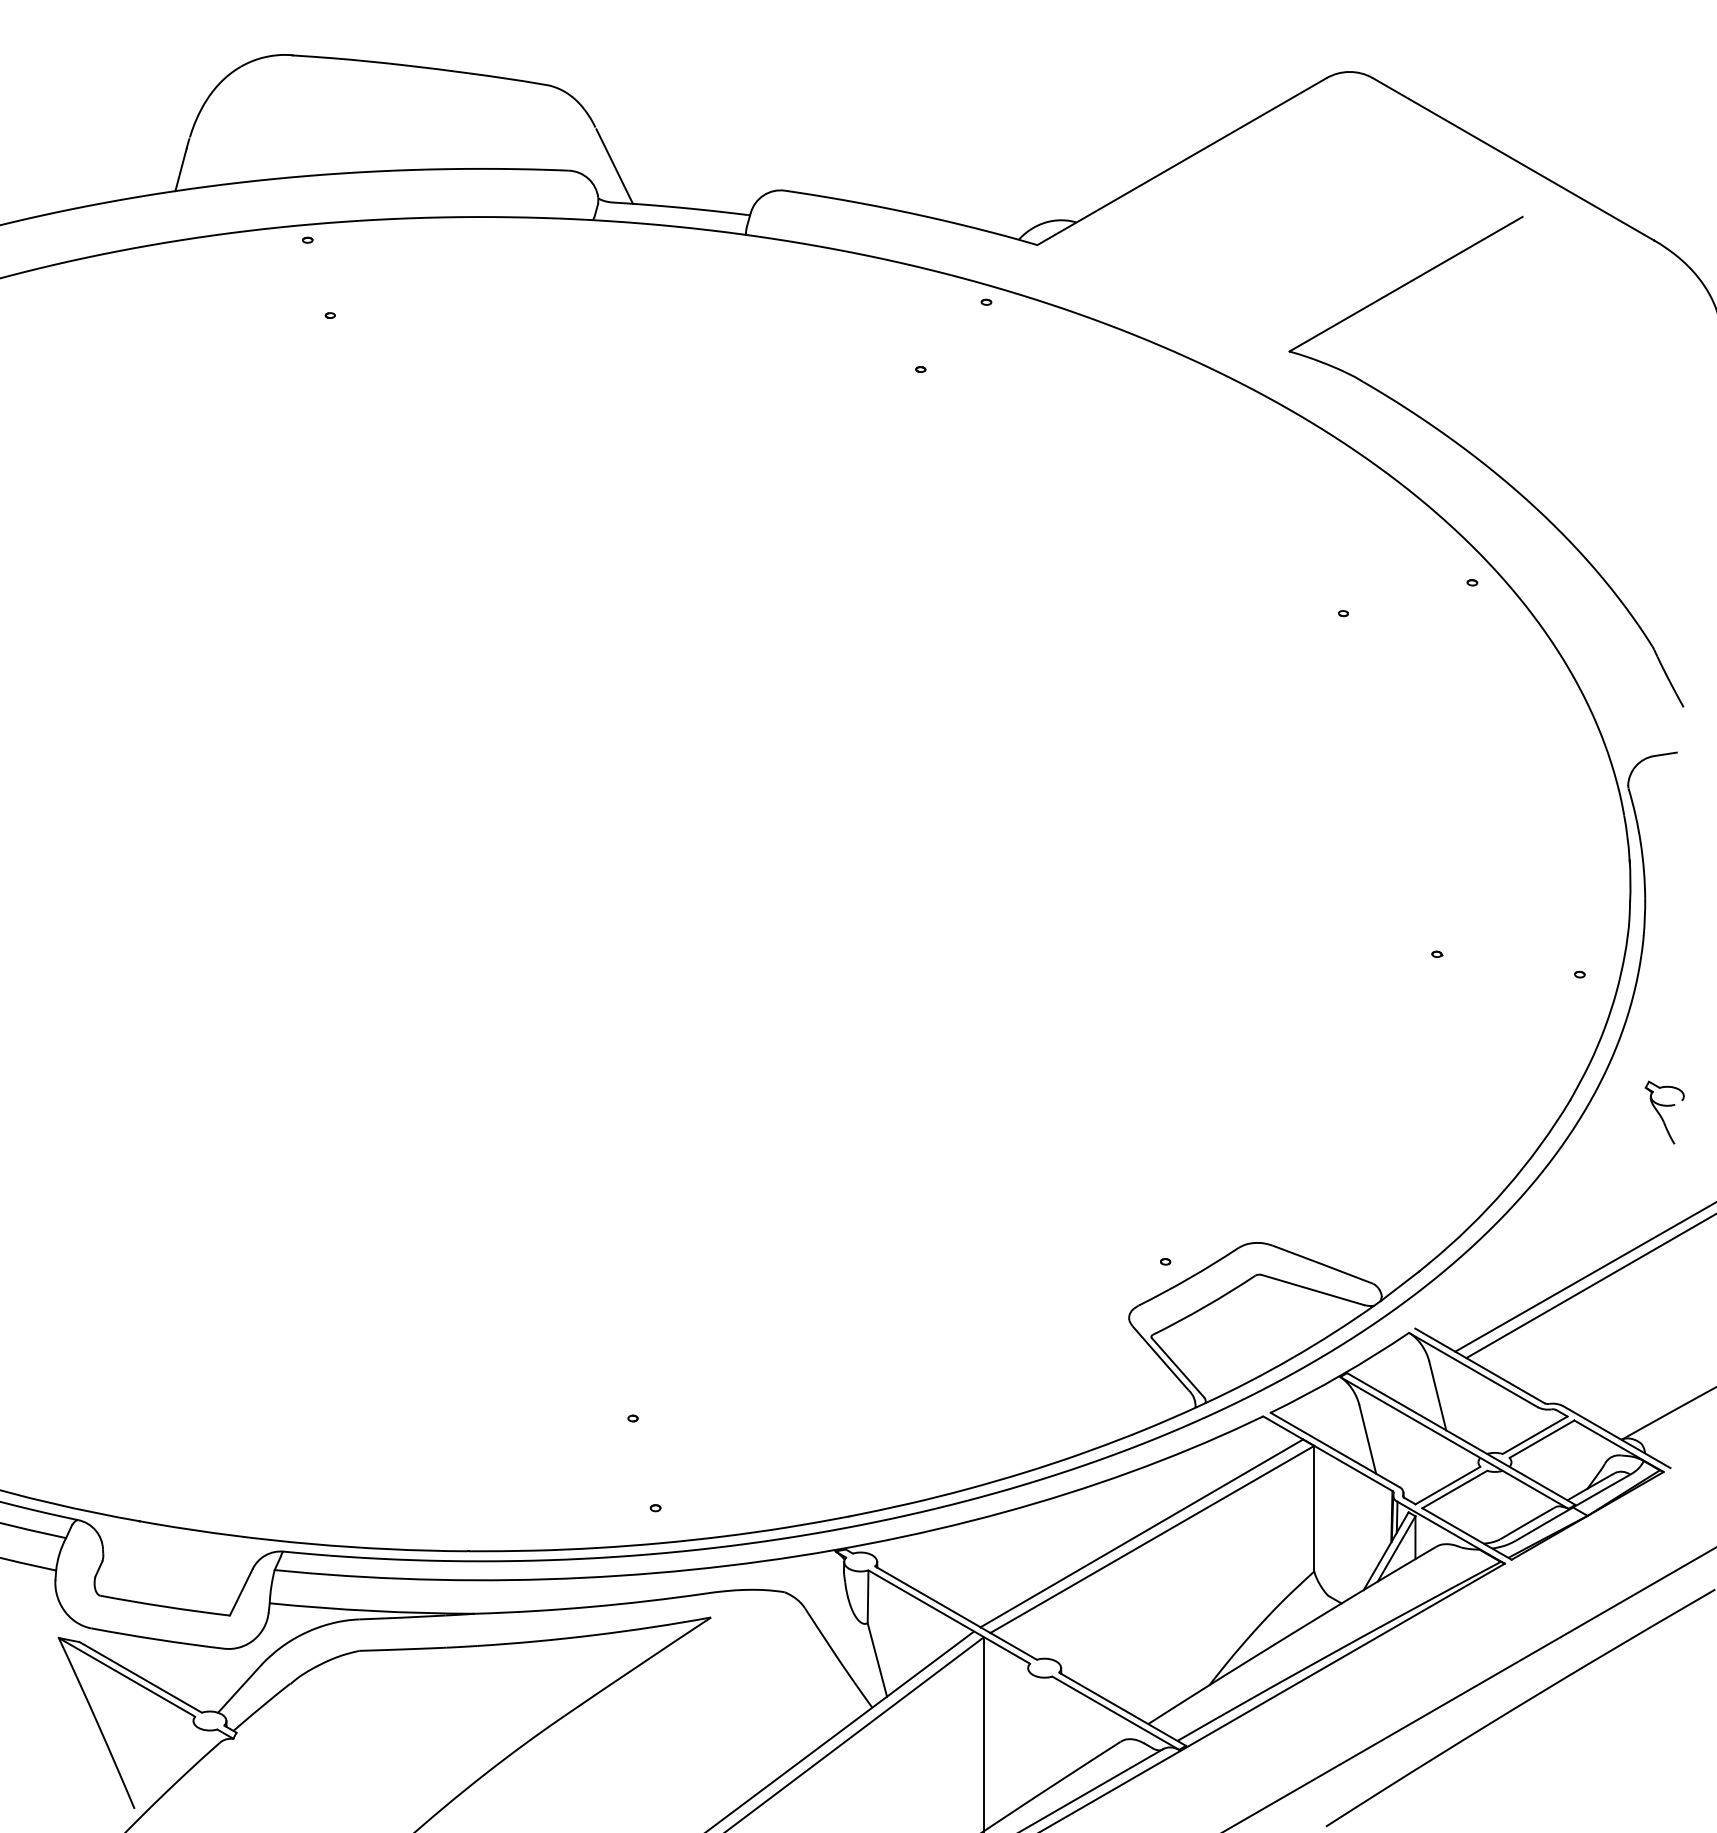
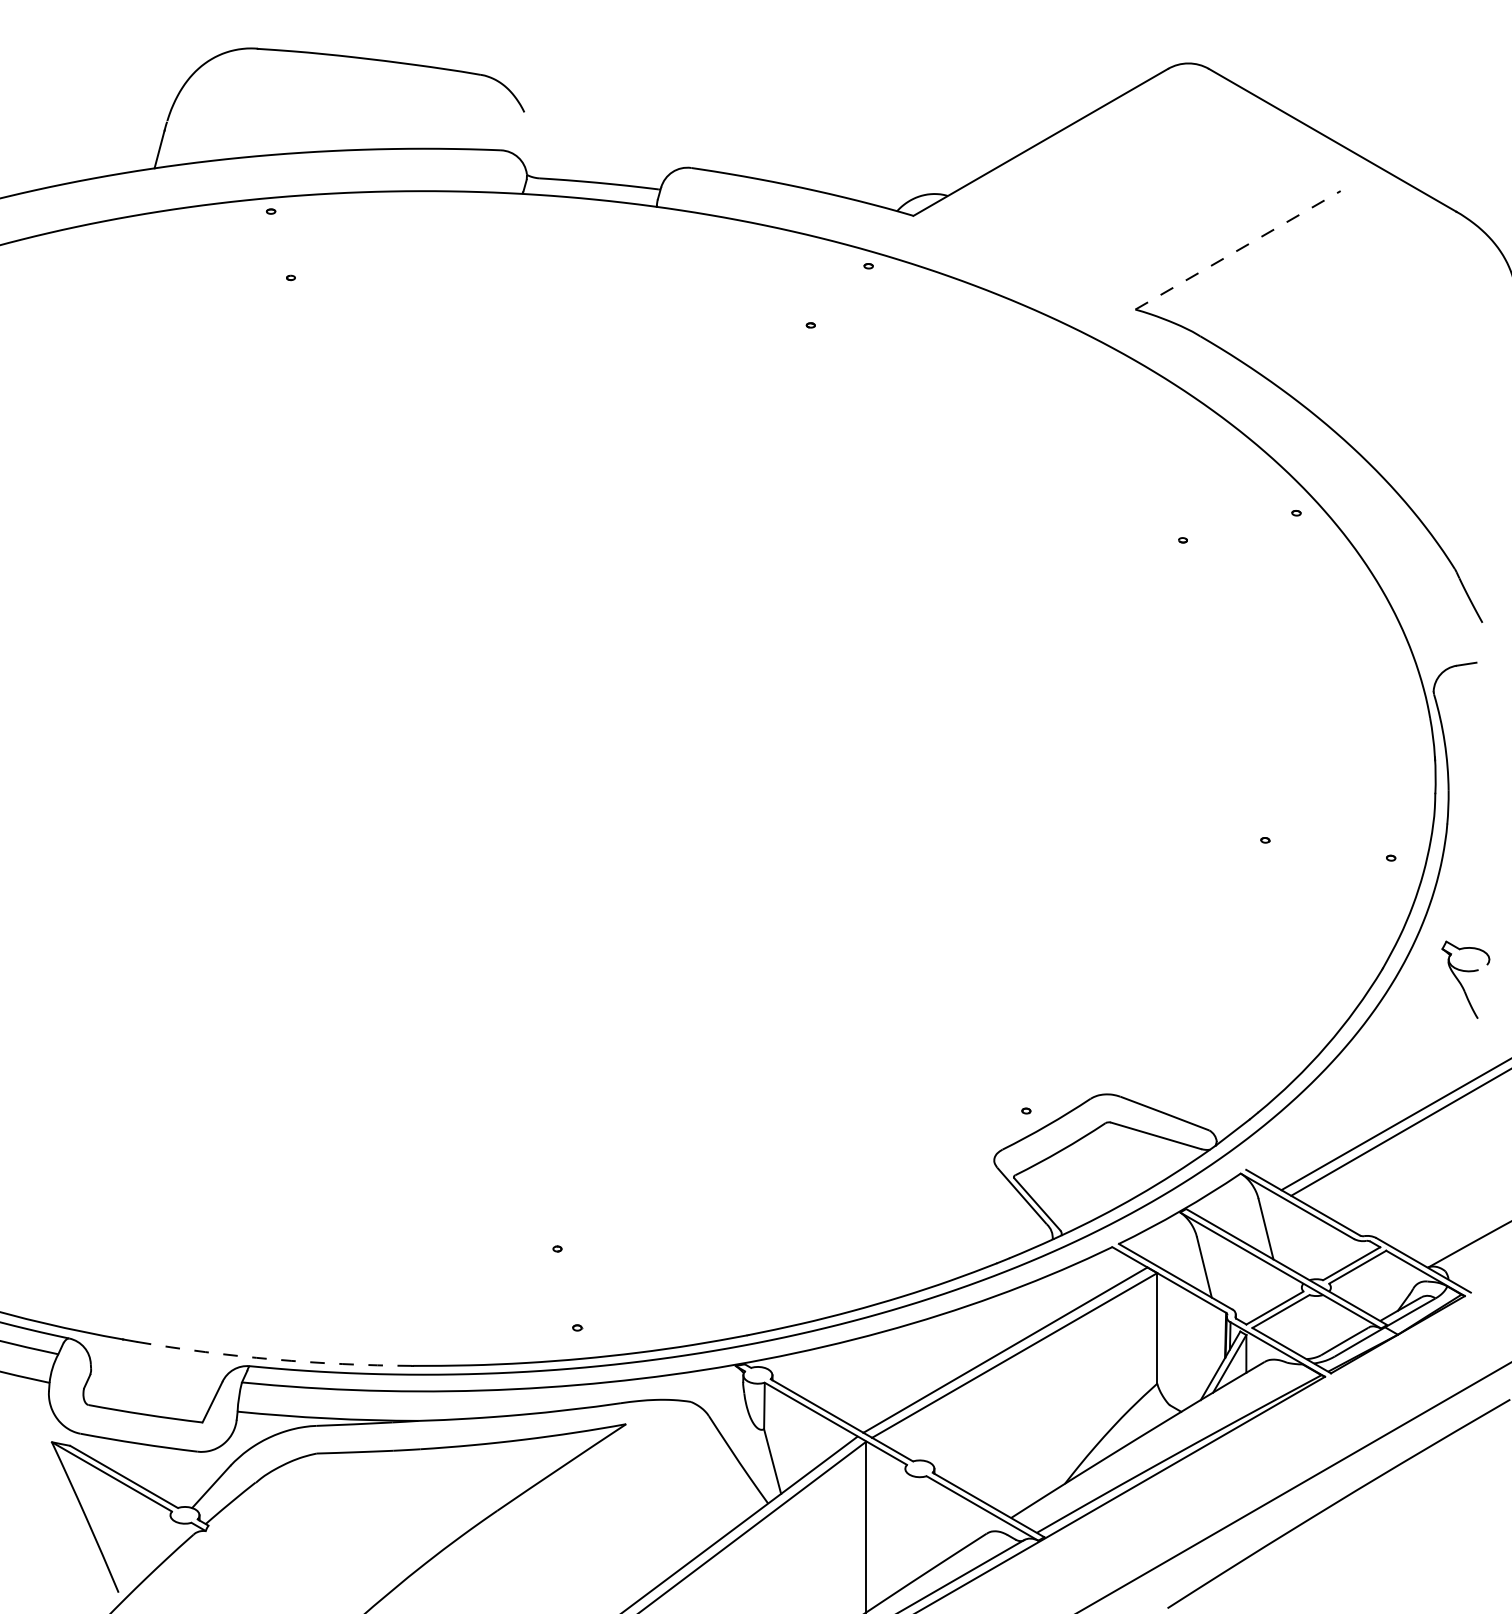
line: (614, 166) -> (541, 146), removed
line: (1406, 284) -> (1238, 250), solid -> dashed
part: (1664, 1112) -> (1465, 979), size x1.4
arc: (310, 1544) -> (273, 1359), solid -> dashed

